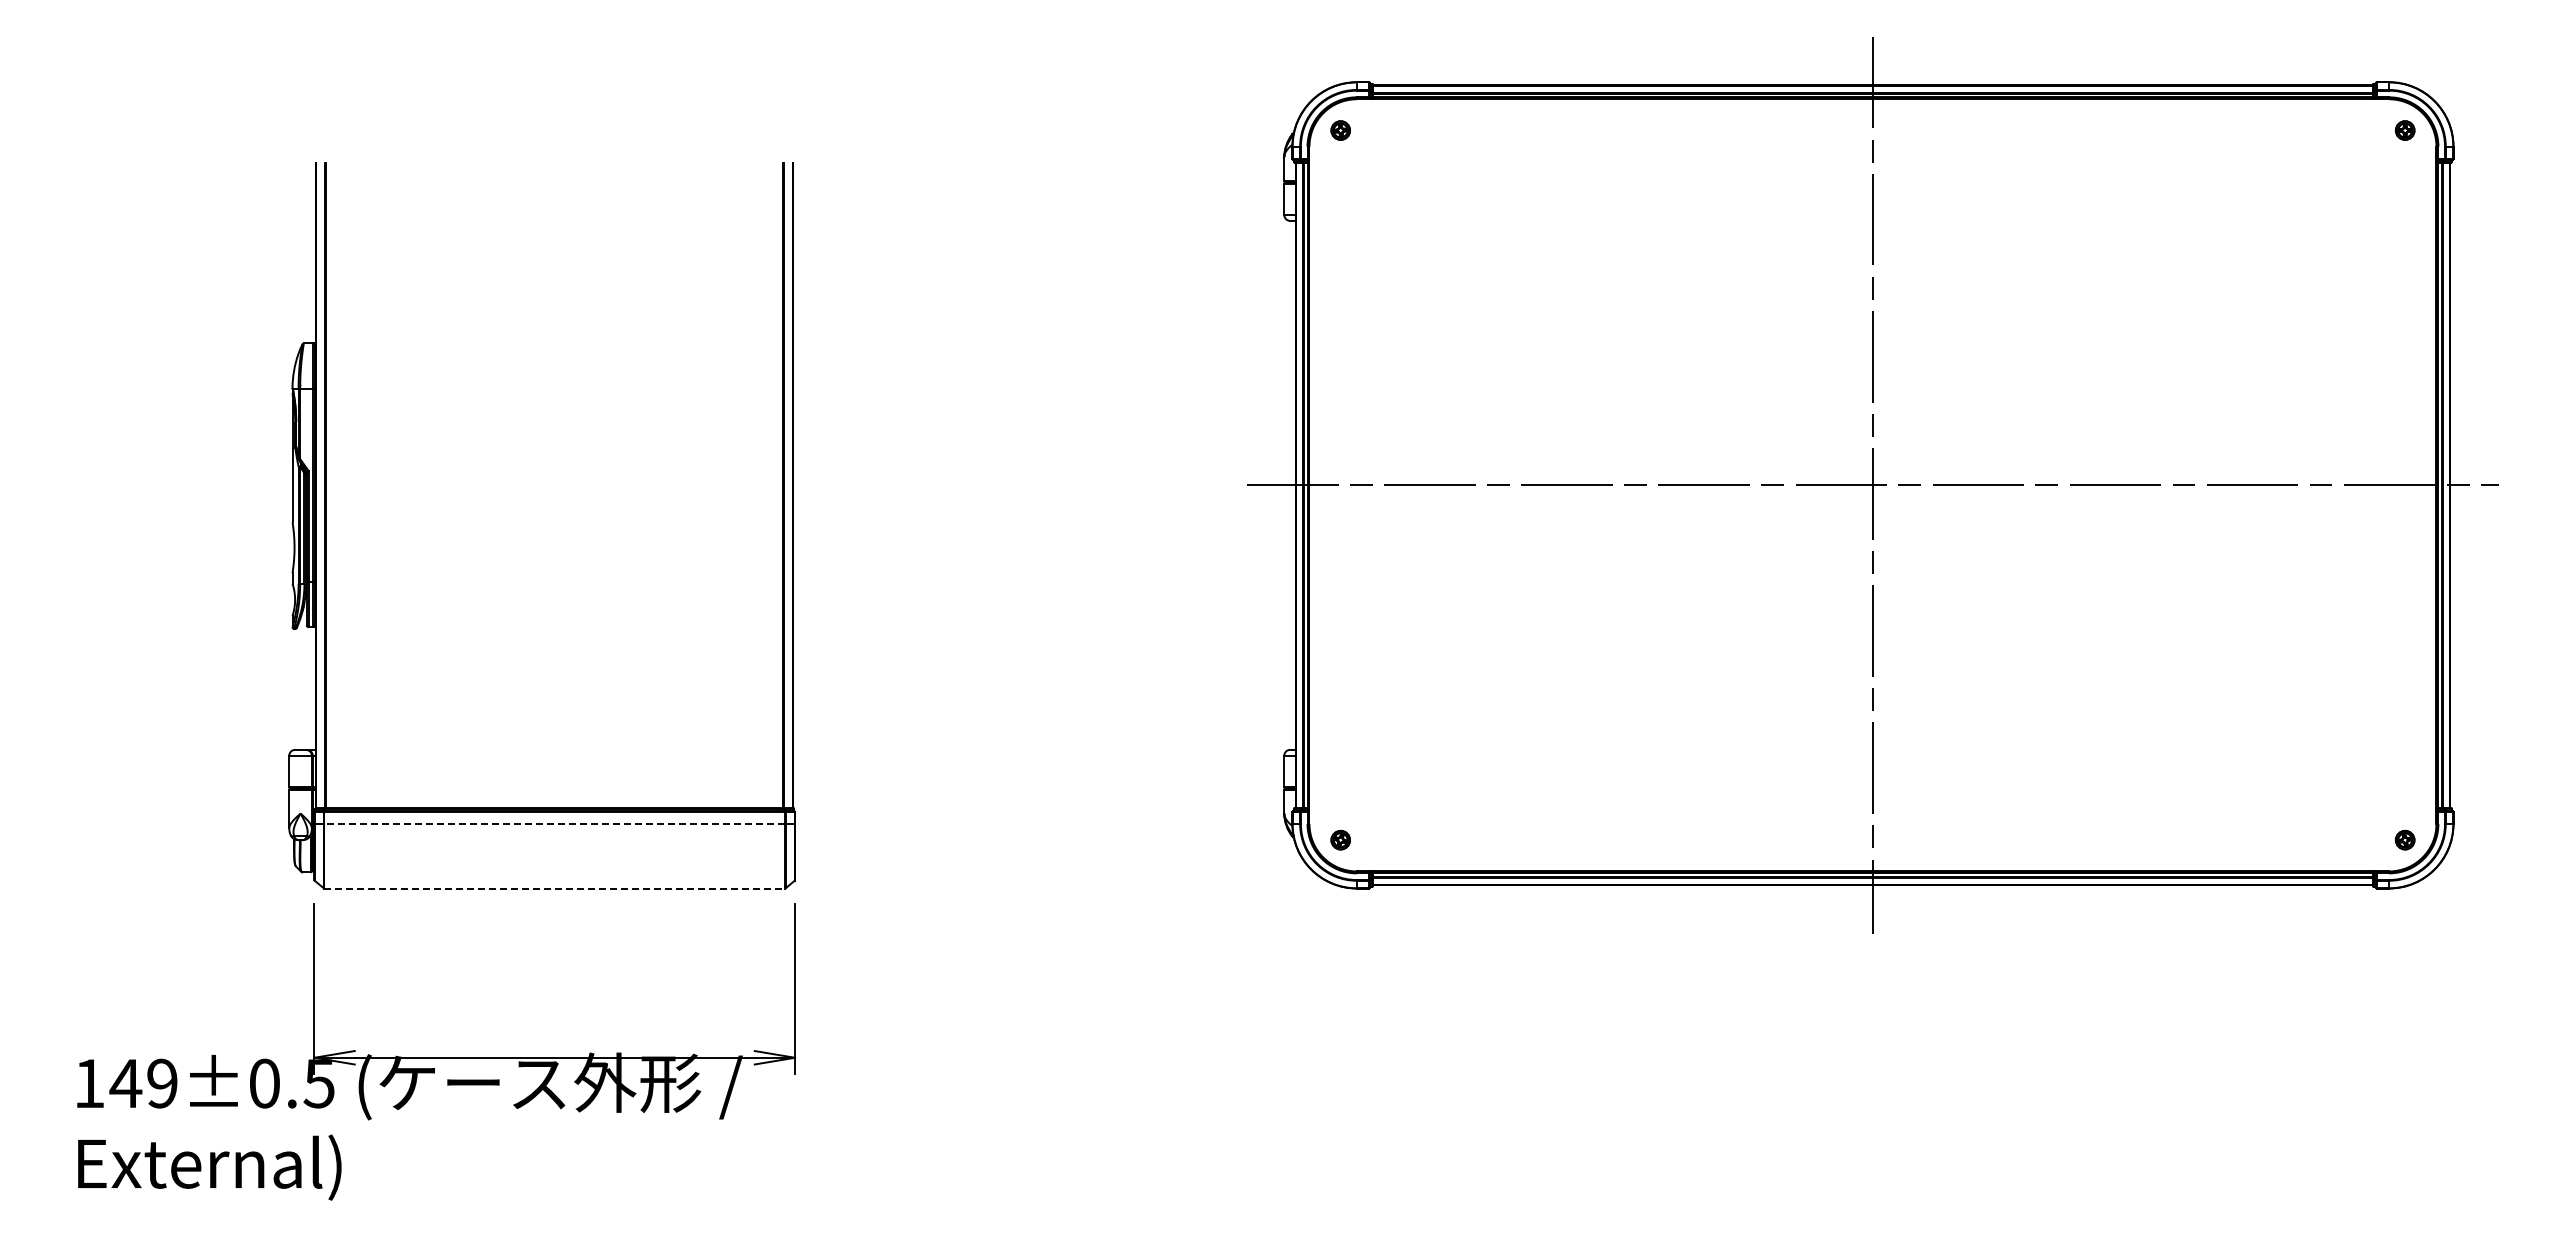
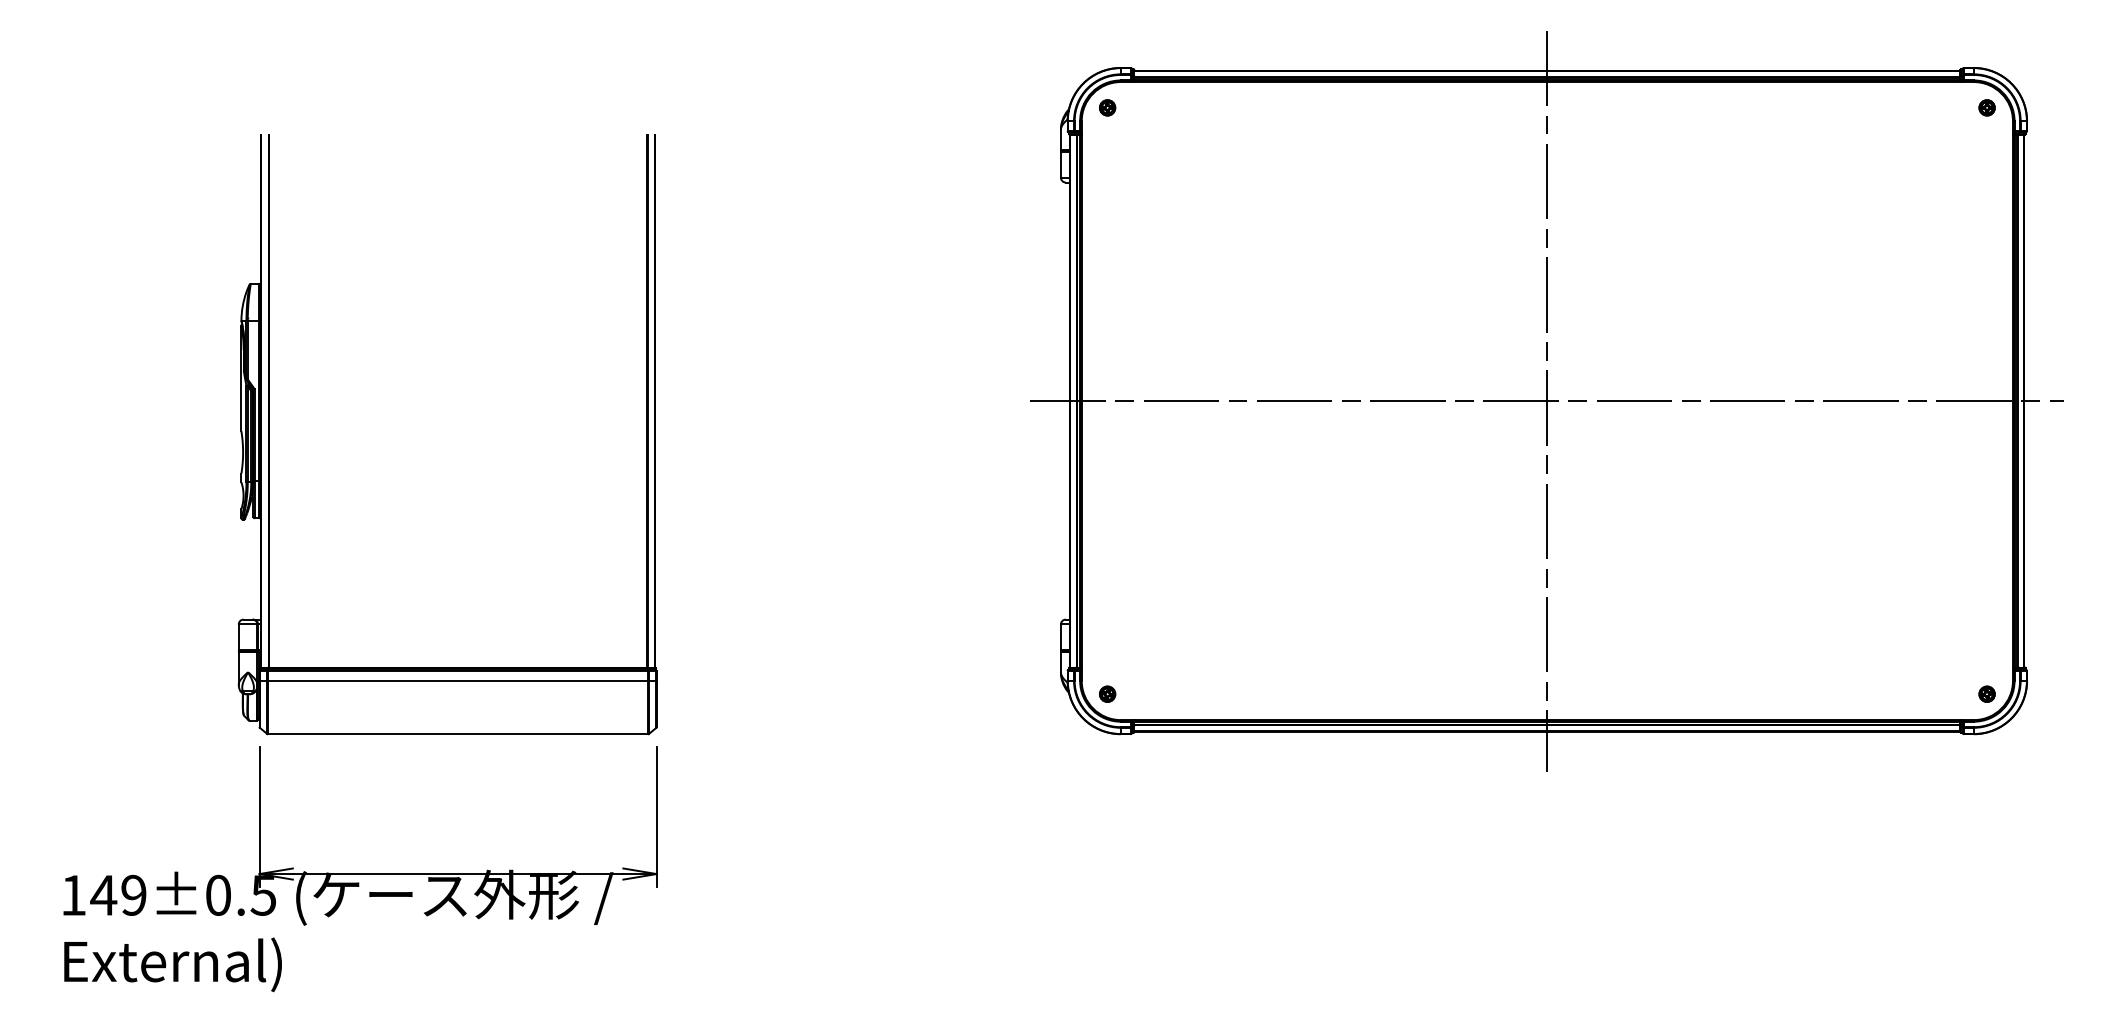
line: (554, 824) -> (457, 681), dashed -> solid
line: (555, 888) -> (458, 734), dashed -> solid

